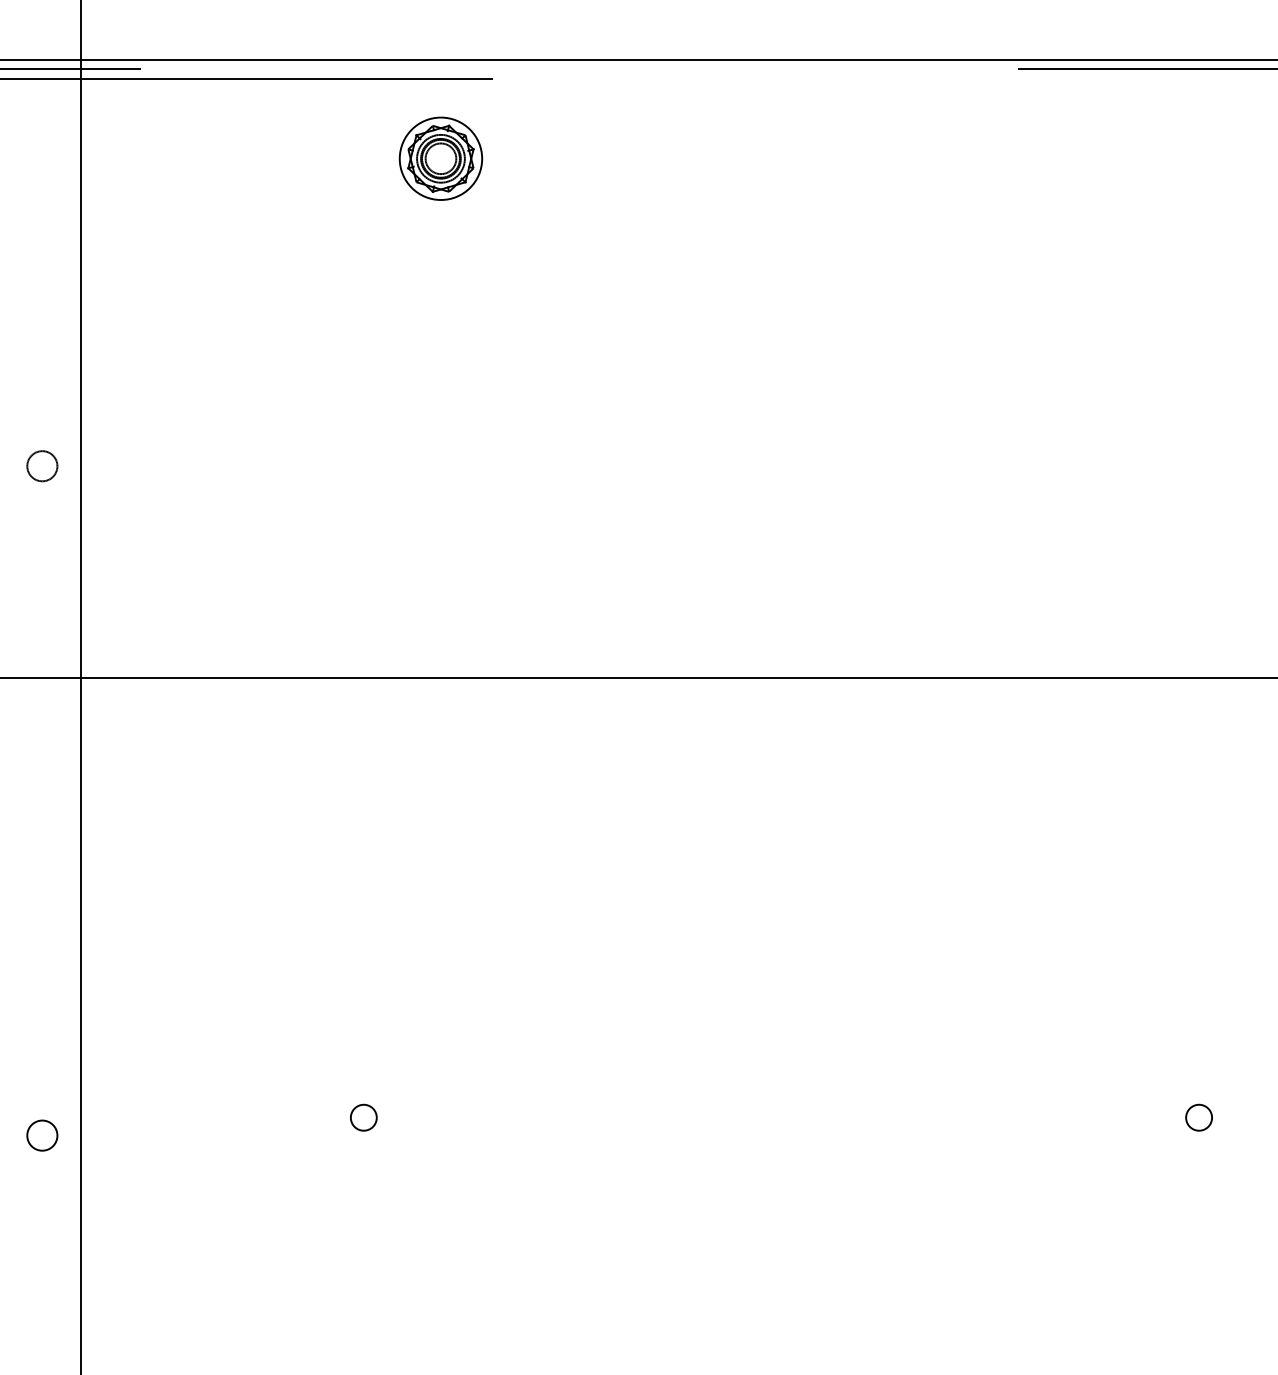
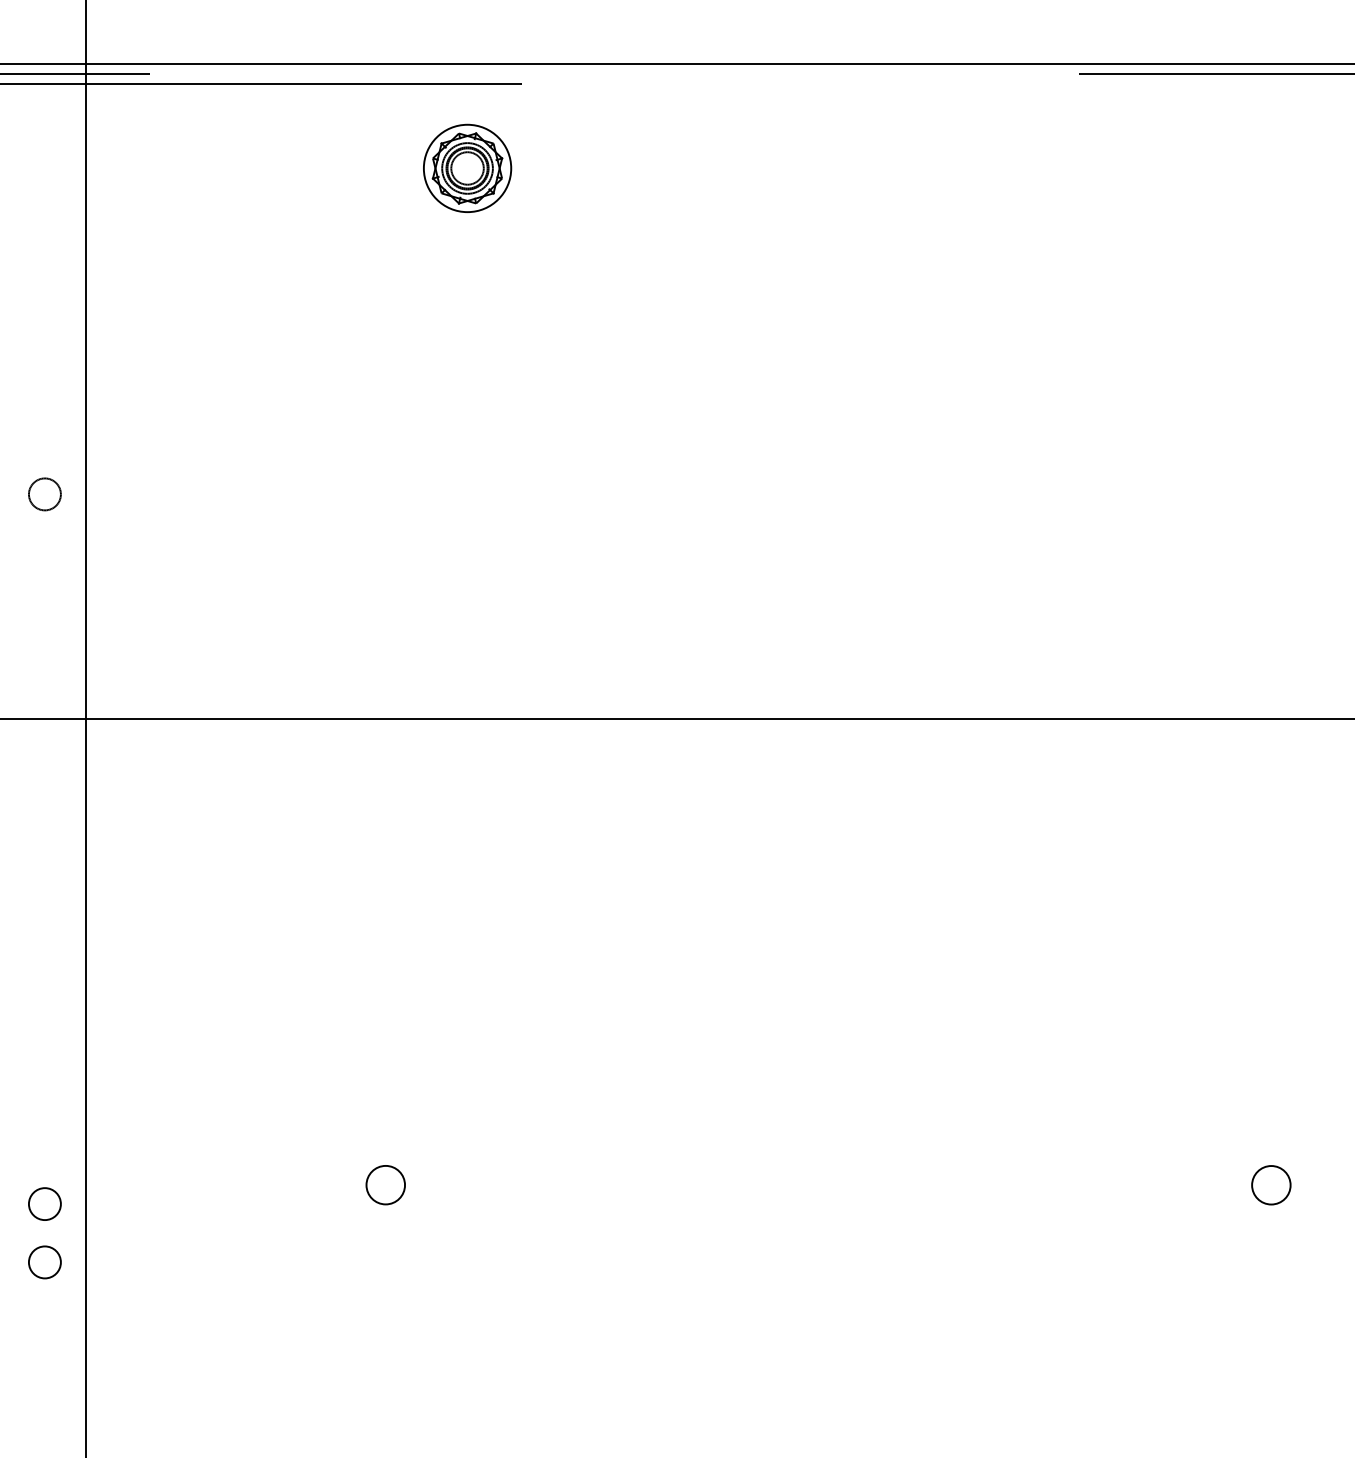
circle: (363, 1117) -> (385, 1184), size x1.4
circle: (1198, 1117) -> (1270, 1184), size x1.4
circle: (42, 1190) -> (45, 1262), added

